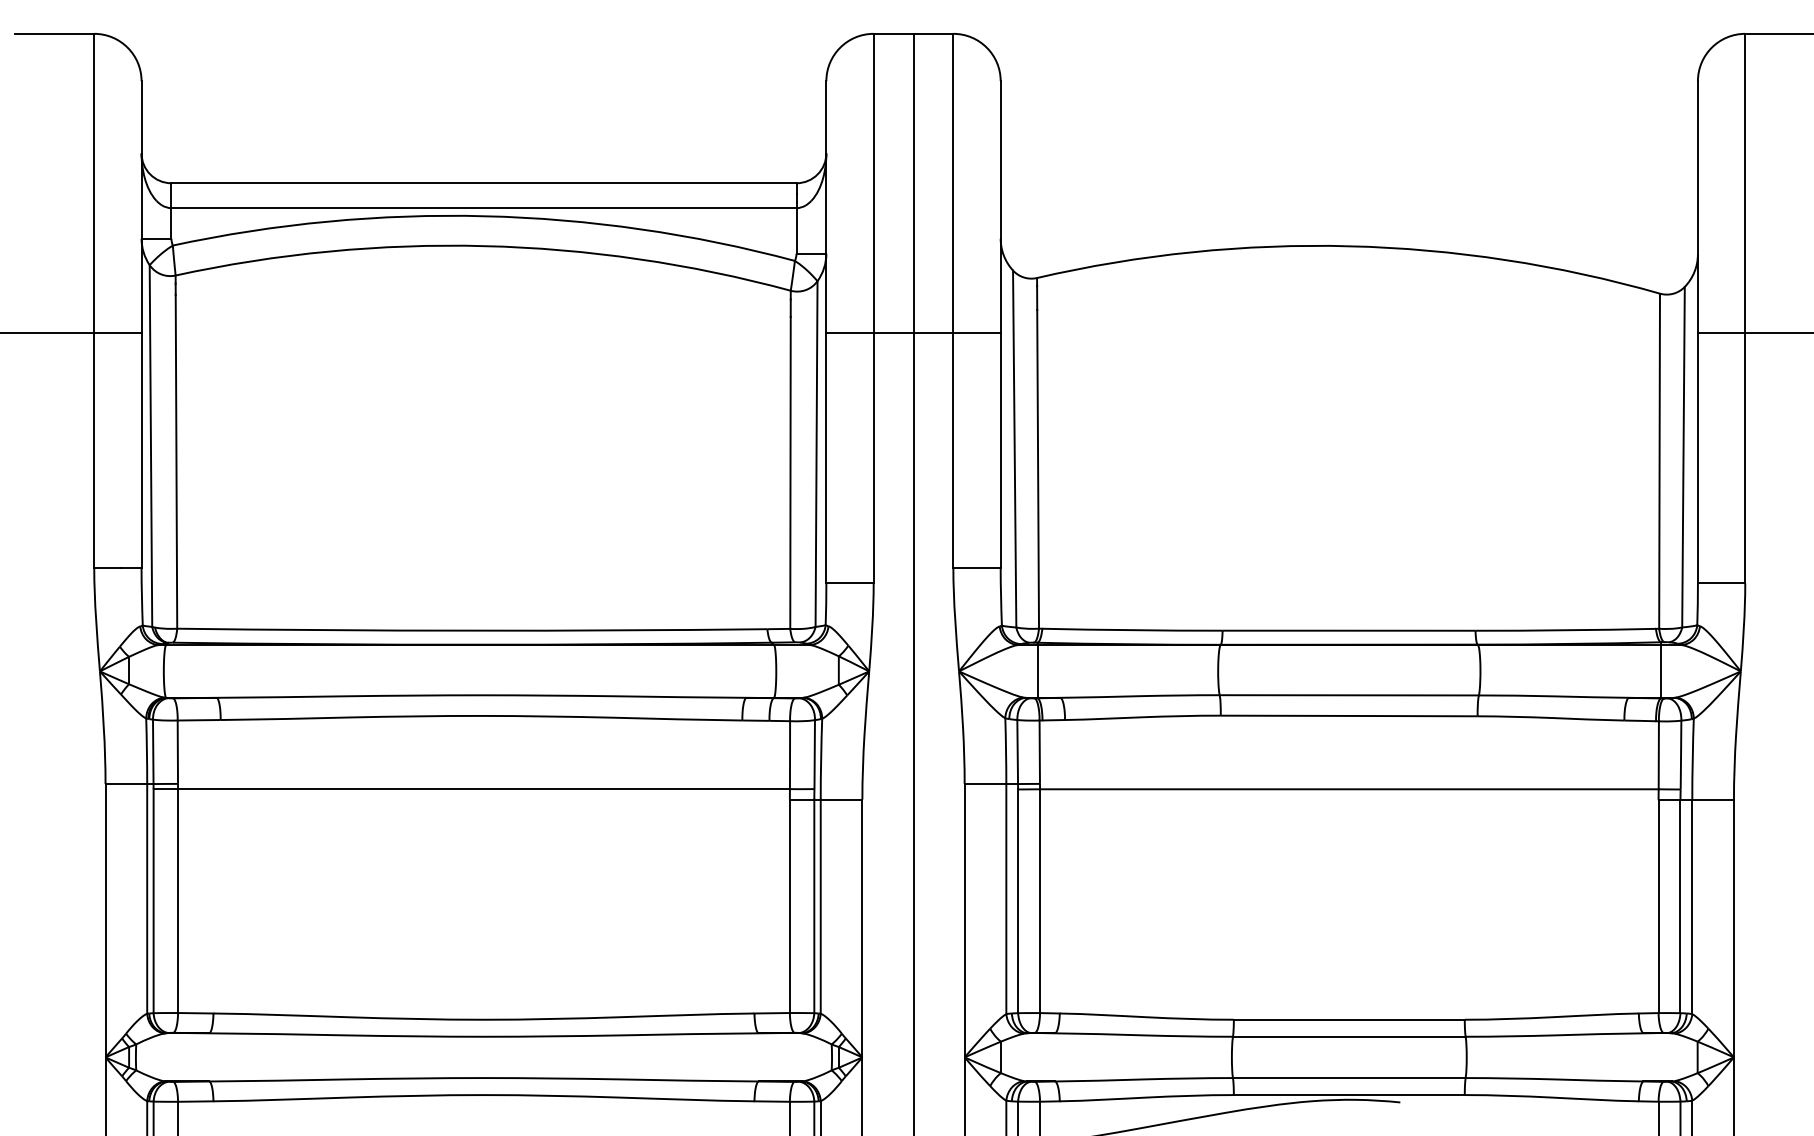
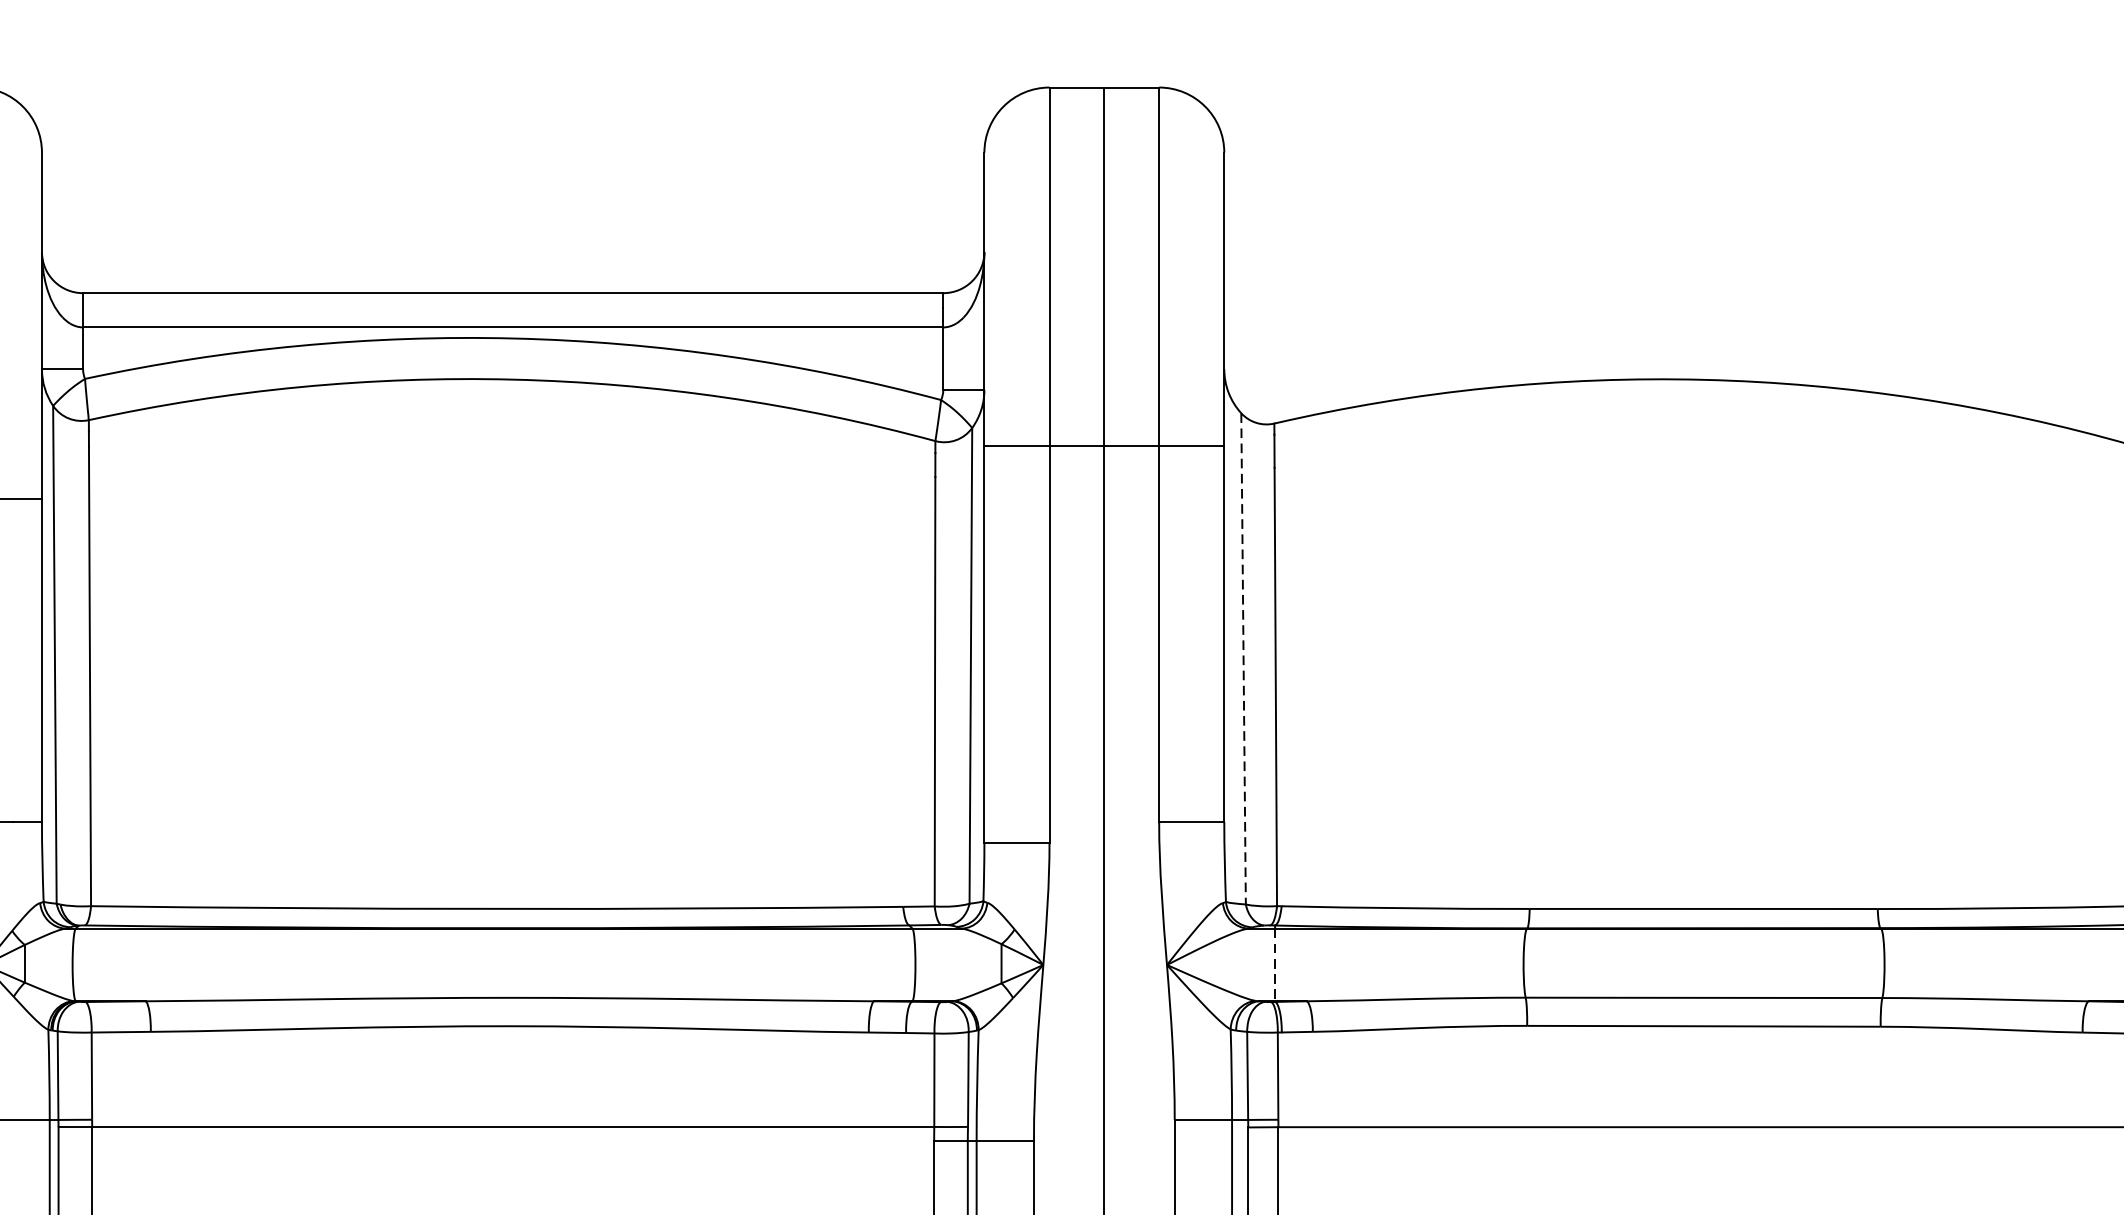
line: (913, 332) -> (1104, 446), moved
line: (1014, 449) -> (1243, 659), solid -> dashed
line: (1037, 671) -> (1274, 965), solid -> dashed

